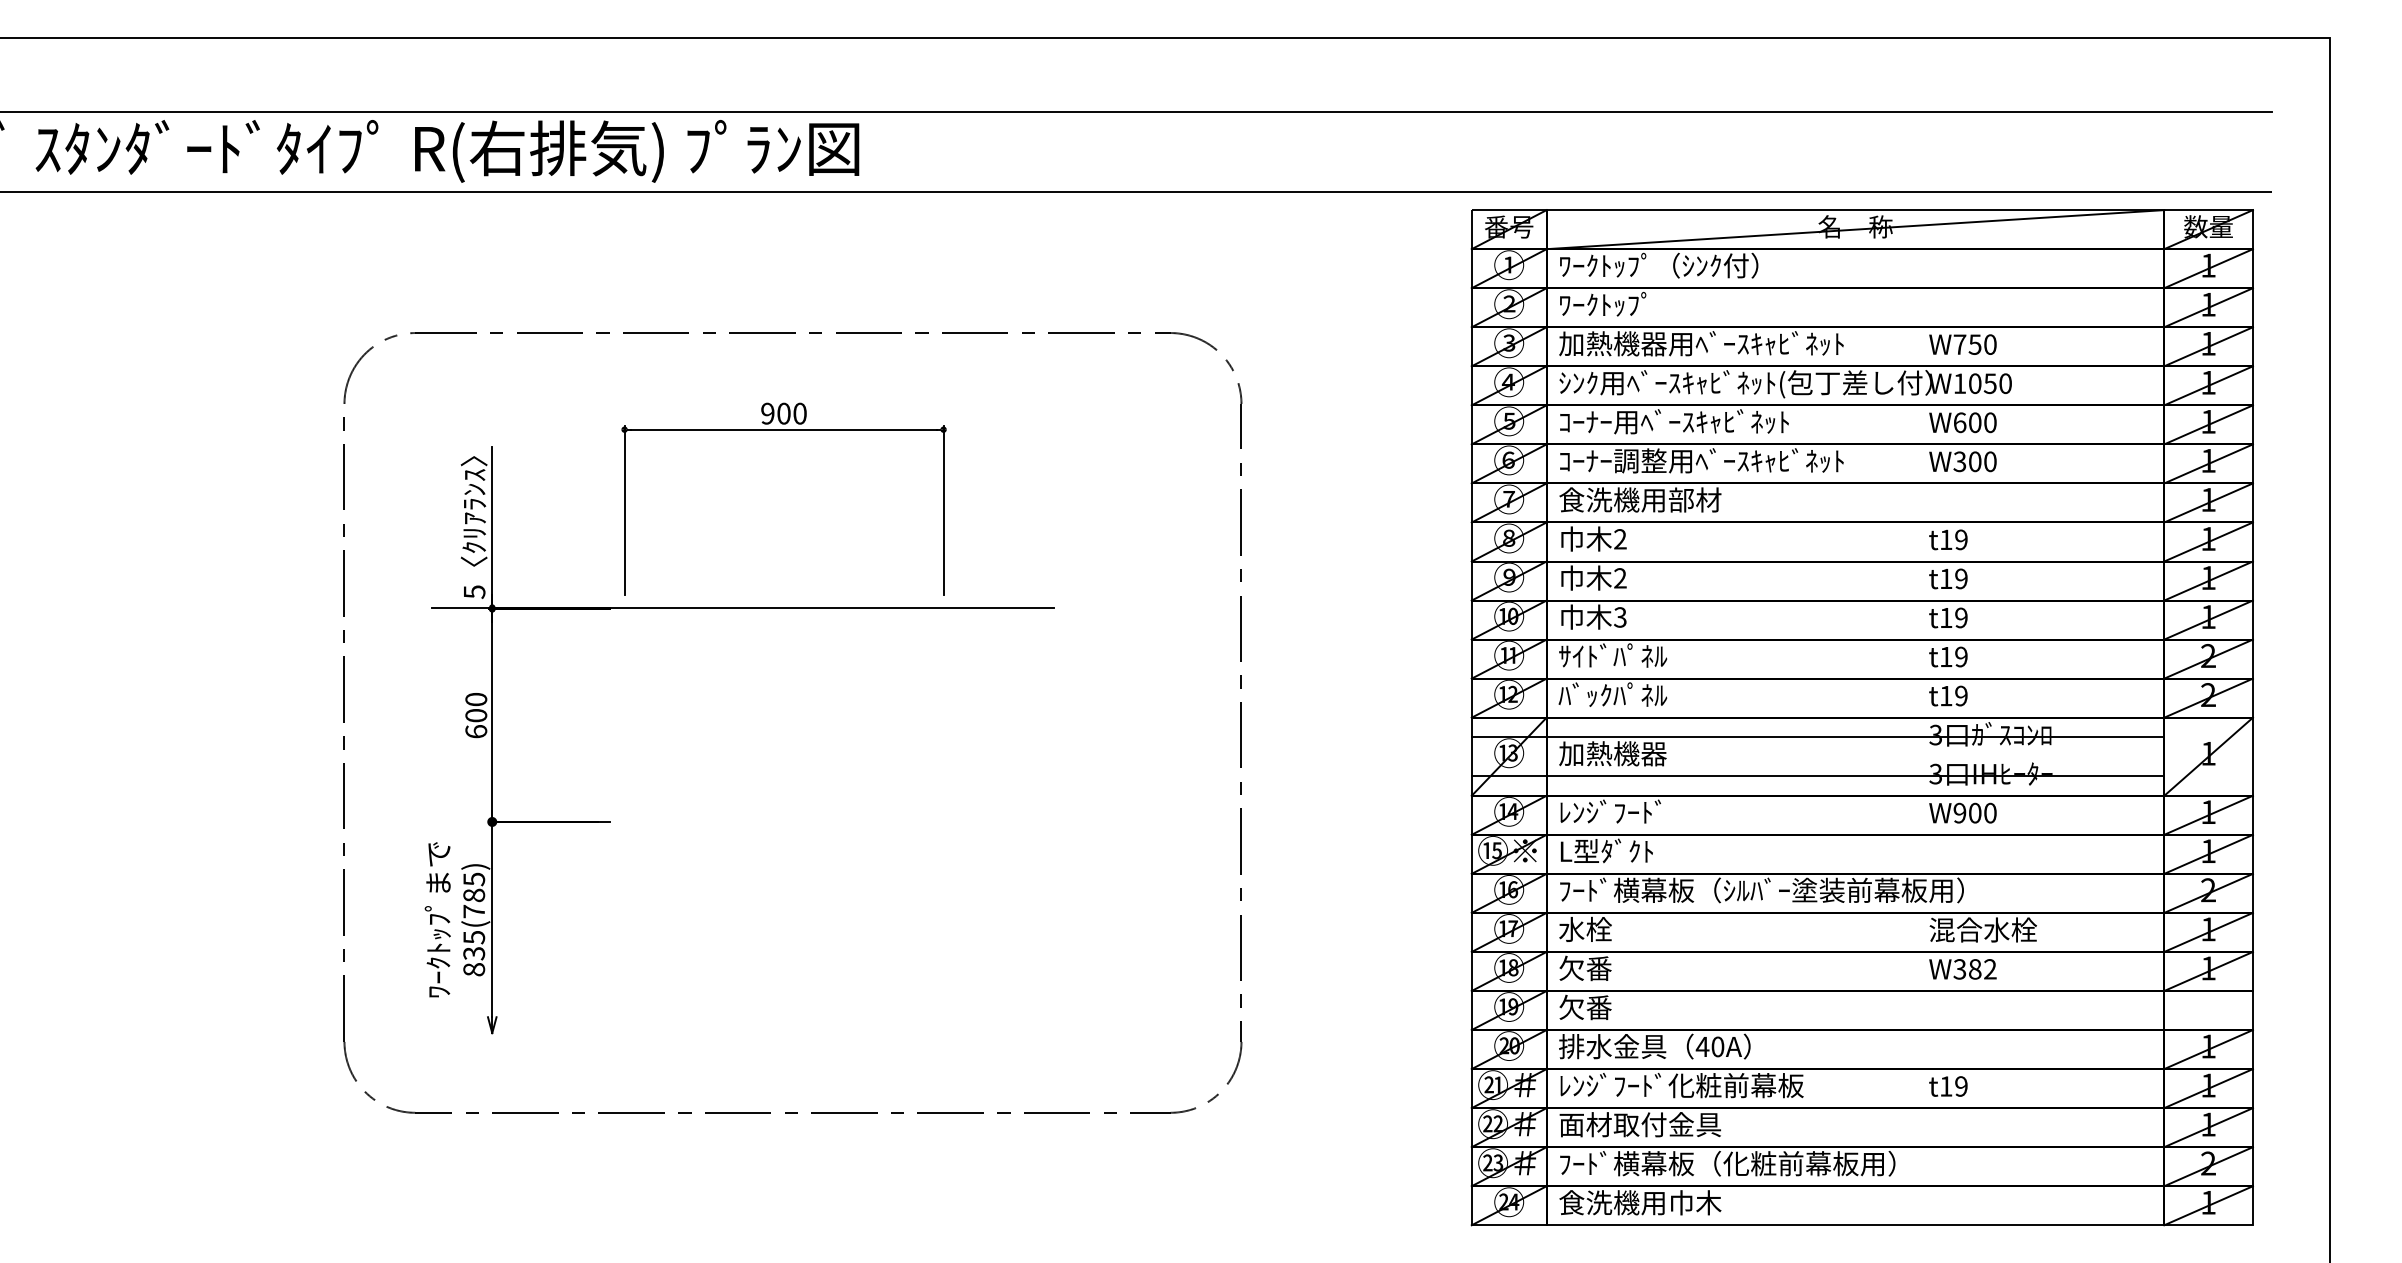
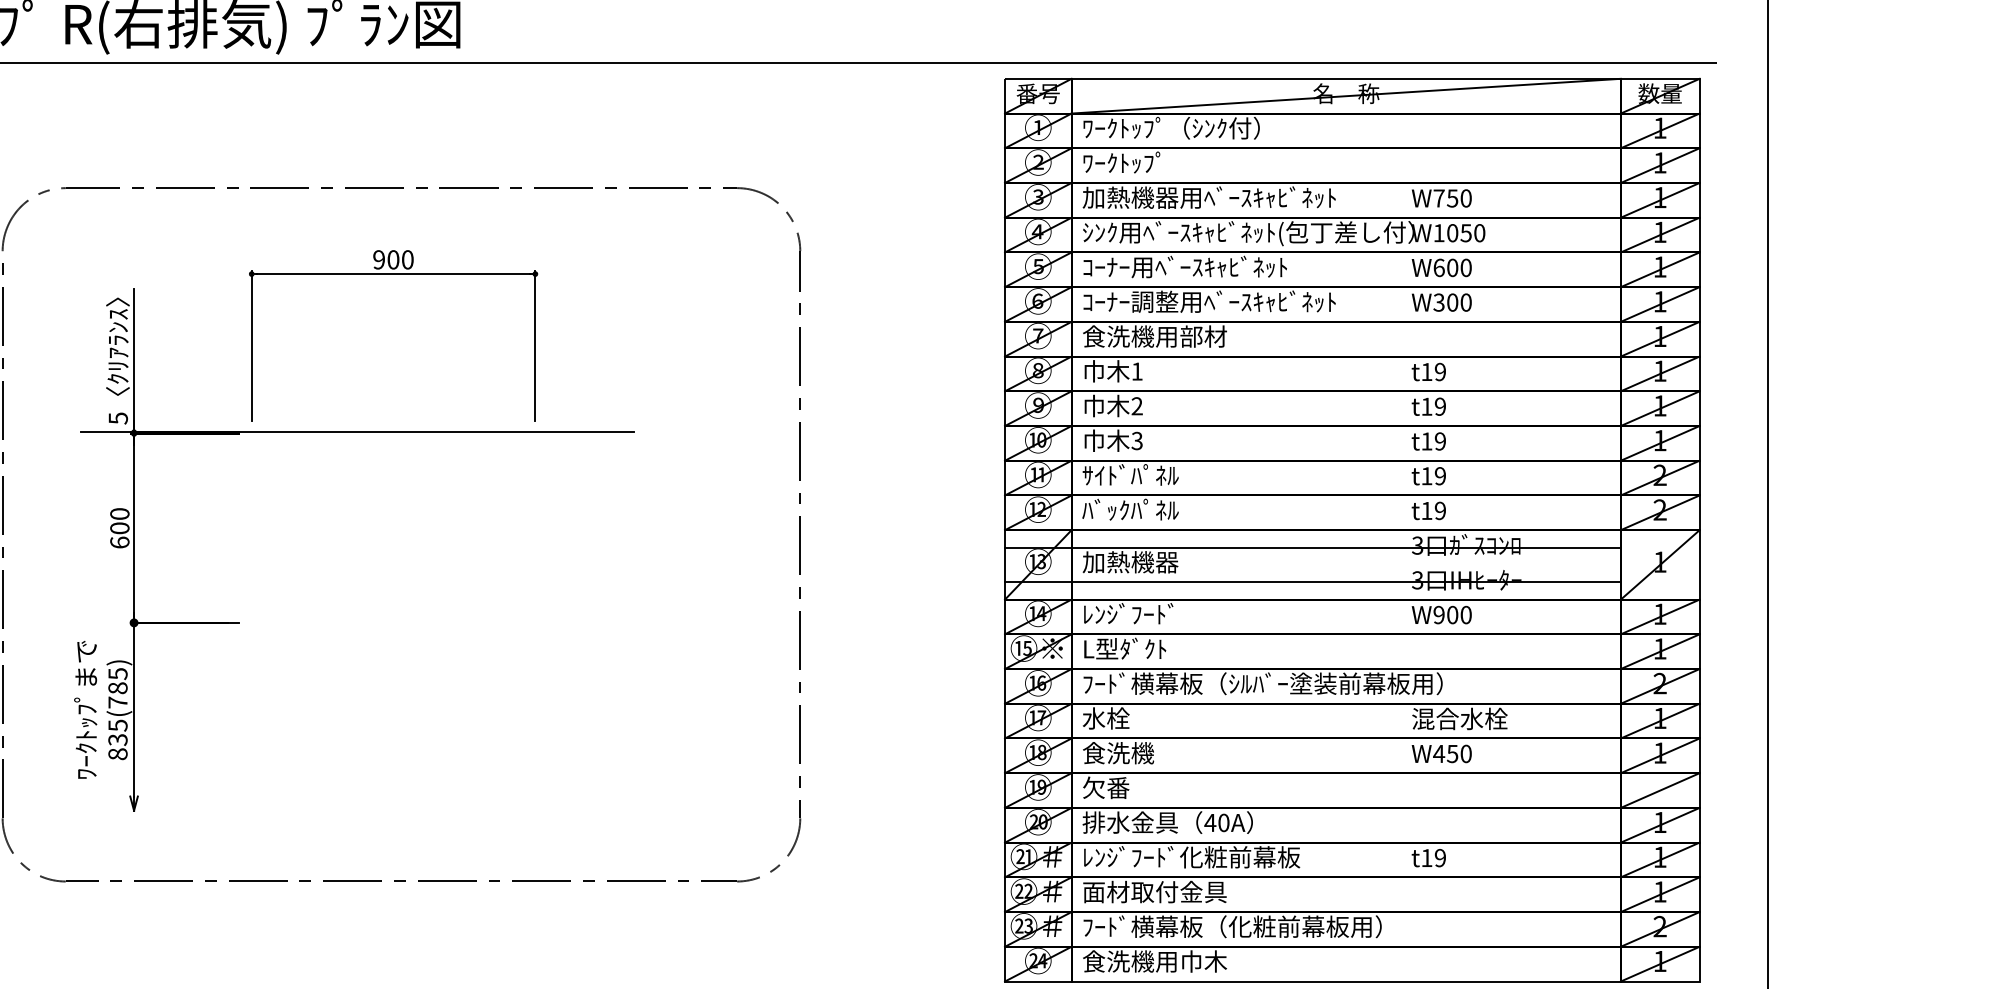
text: (1620, 539) -> (1137, 371), 2 -> 1
text: (1599, 968) -> (1118, 753), 欠番 -> 食洗機
text: (1974, 969) -> (1452, 754), W382 -> W450
line: (2208, 1010) -> (1660, 790), added

